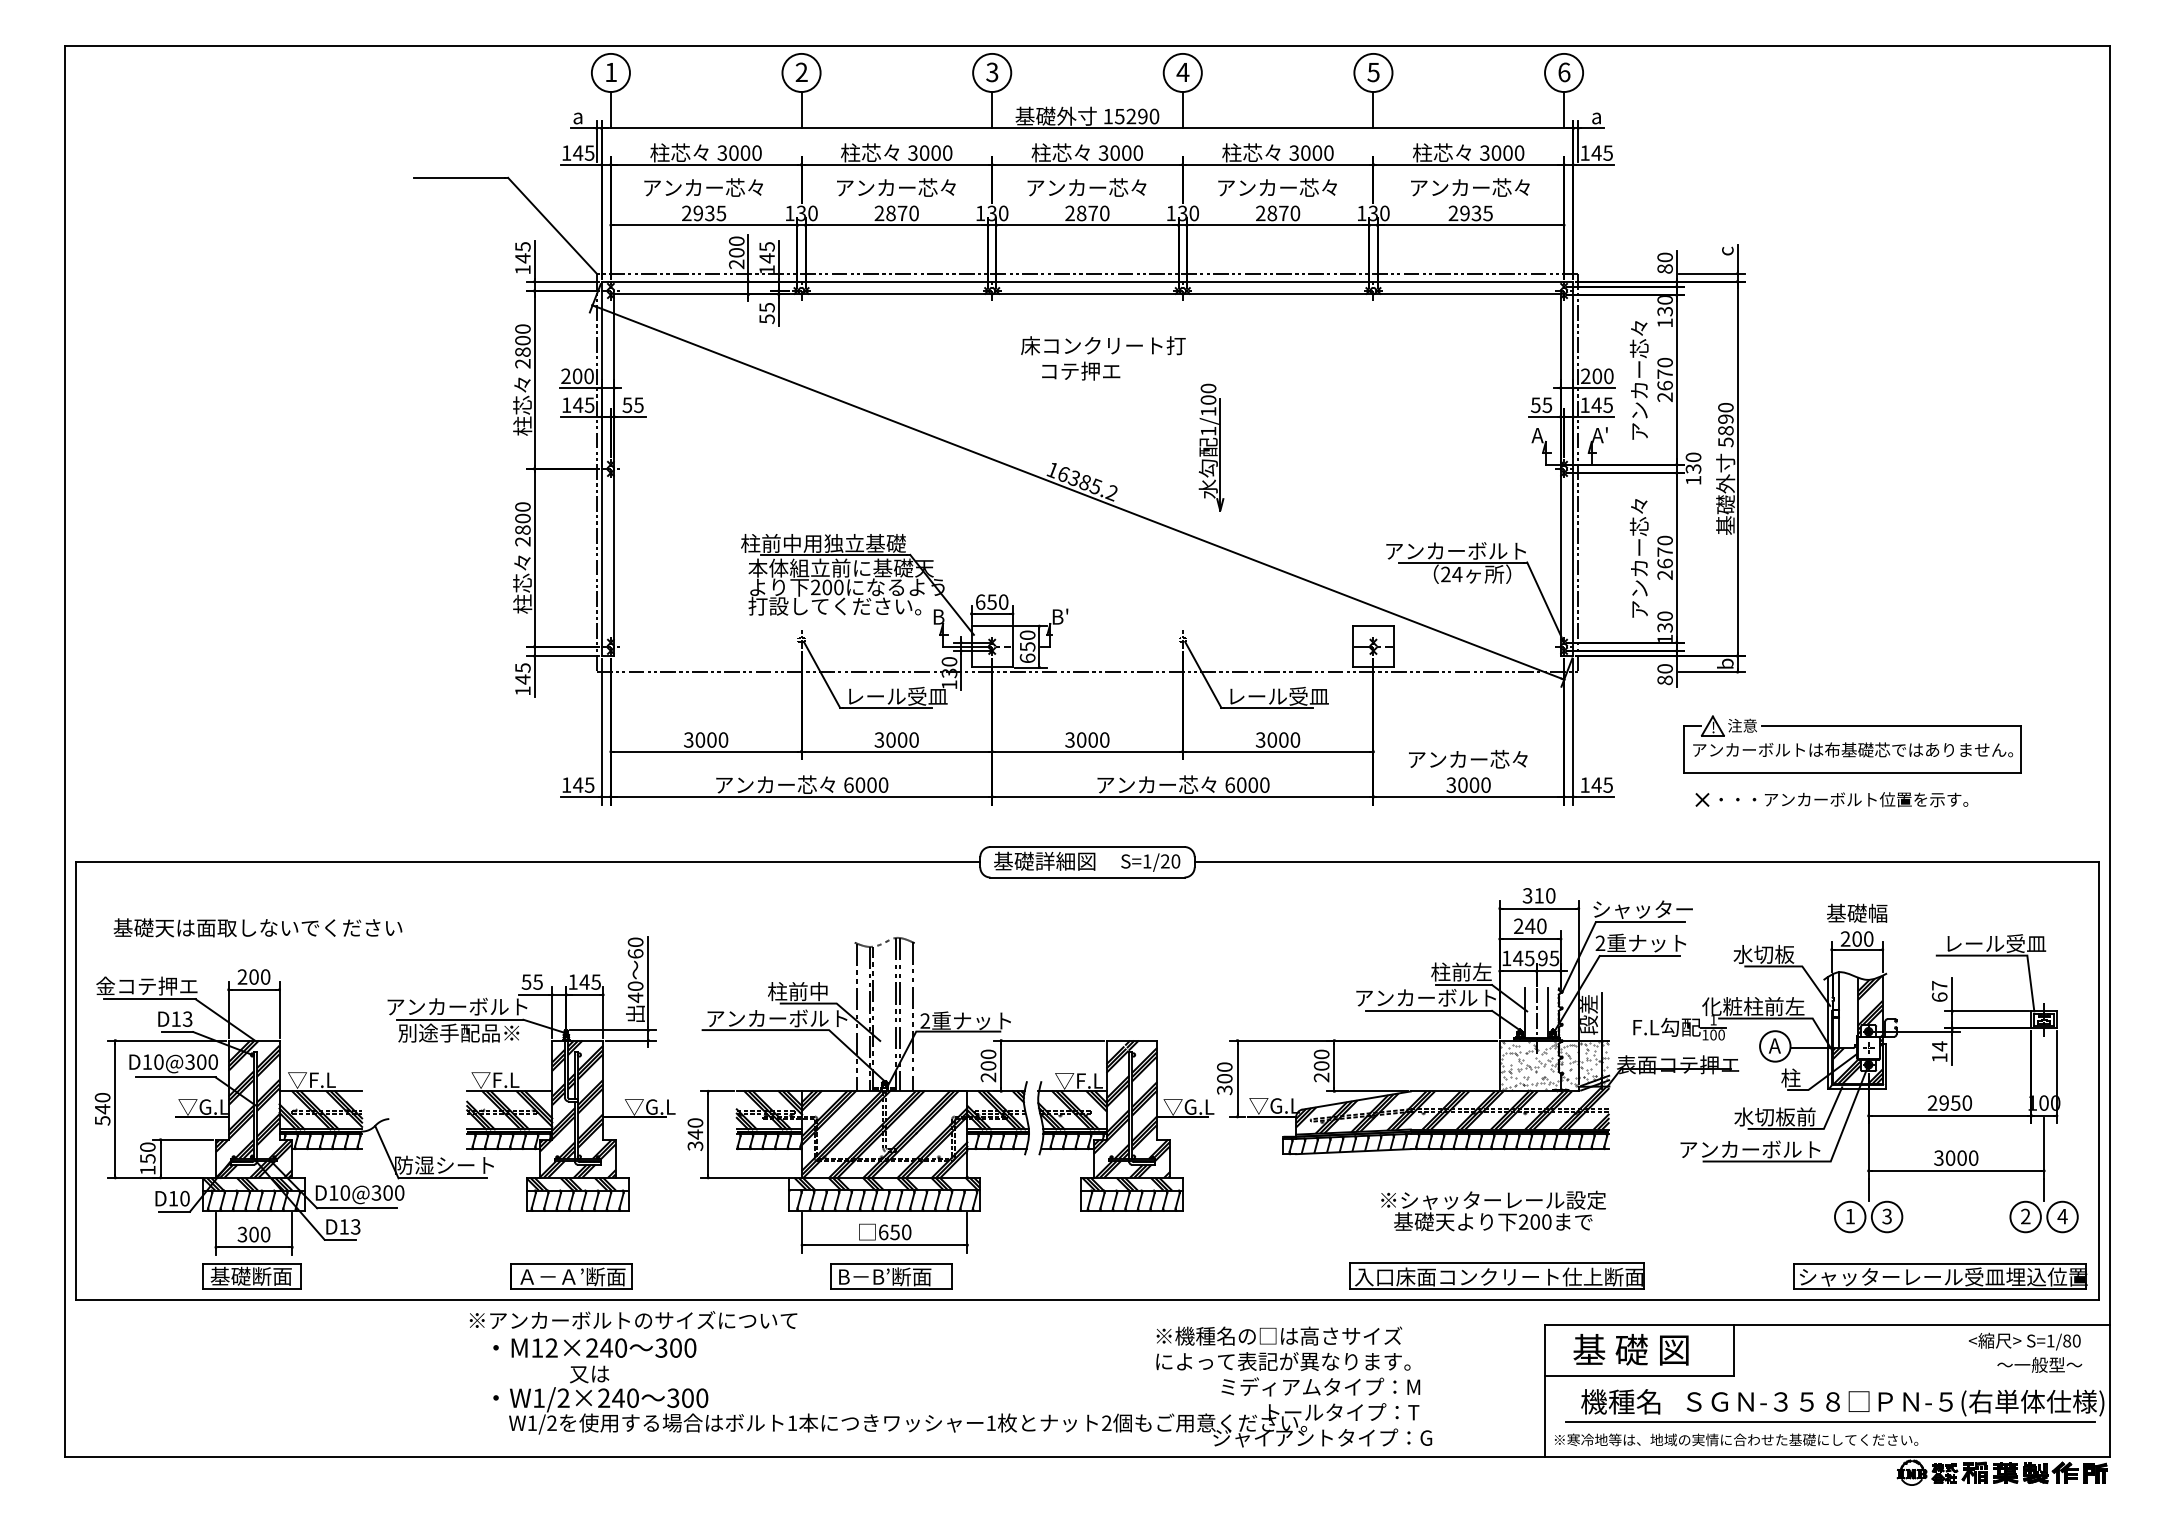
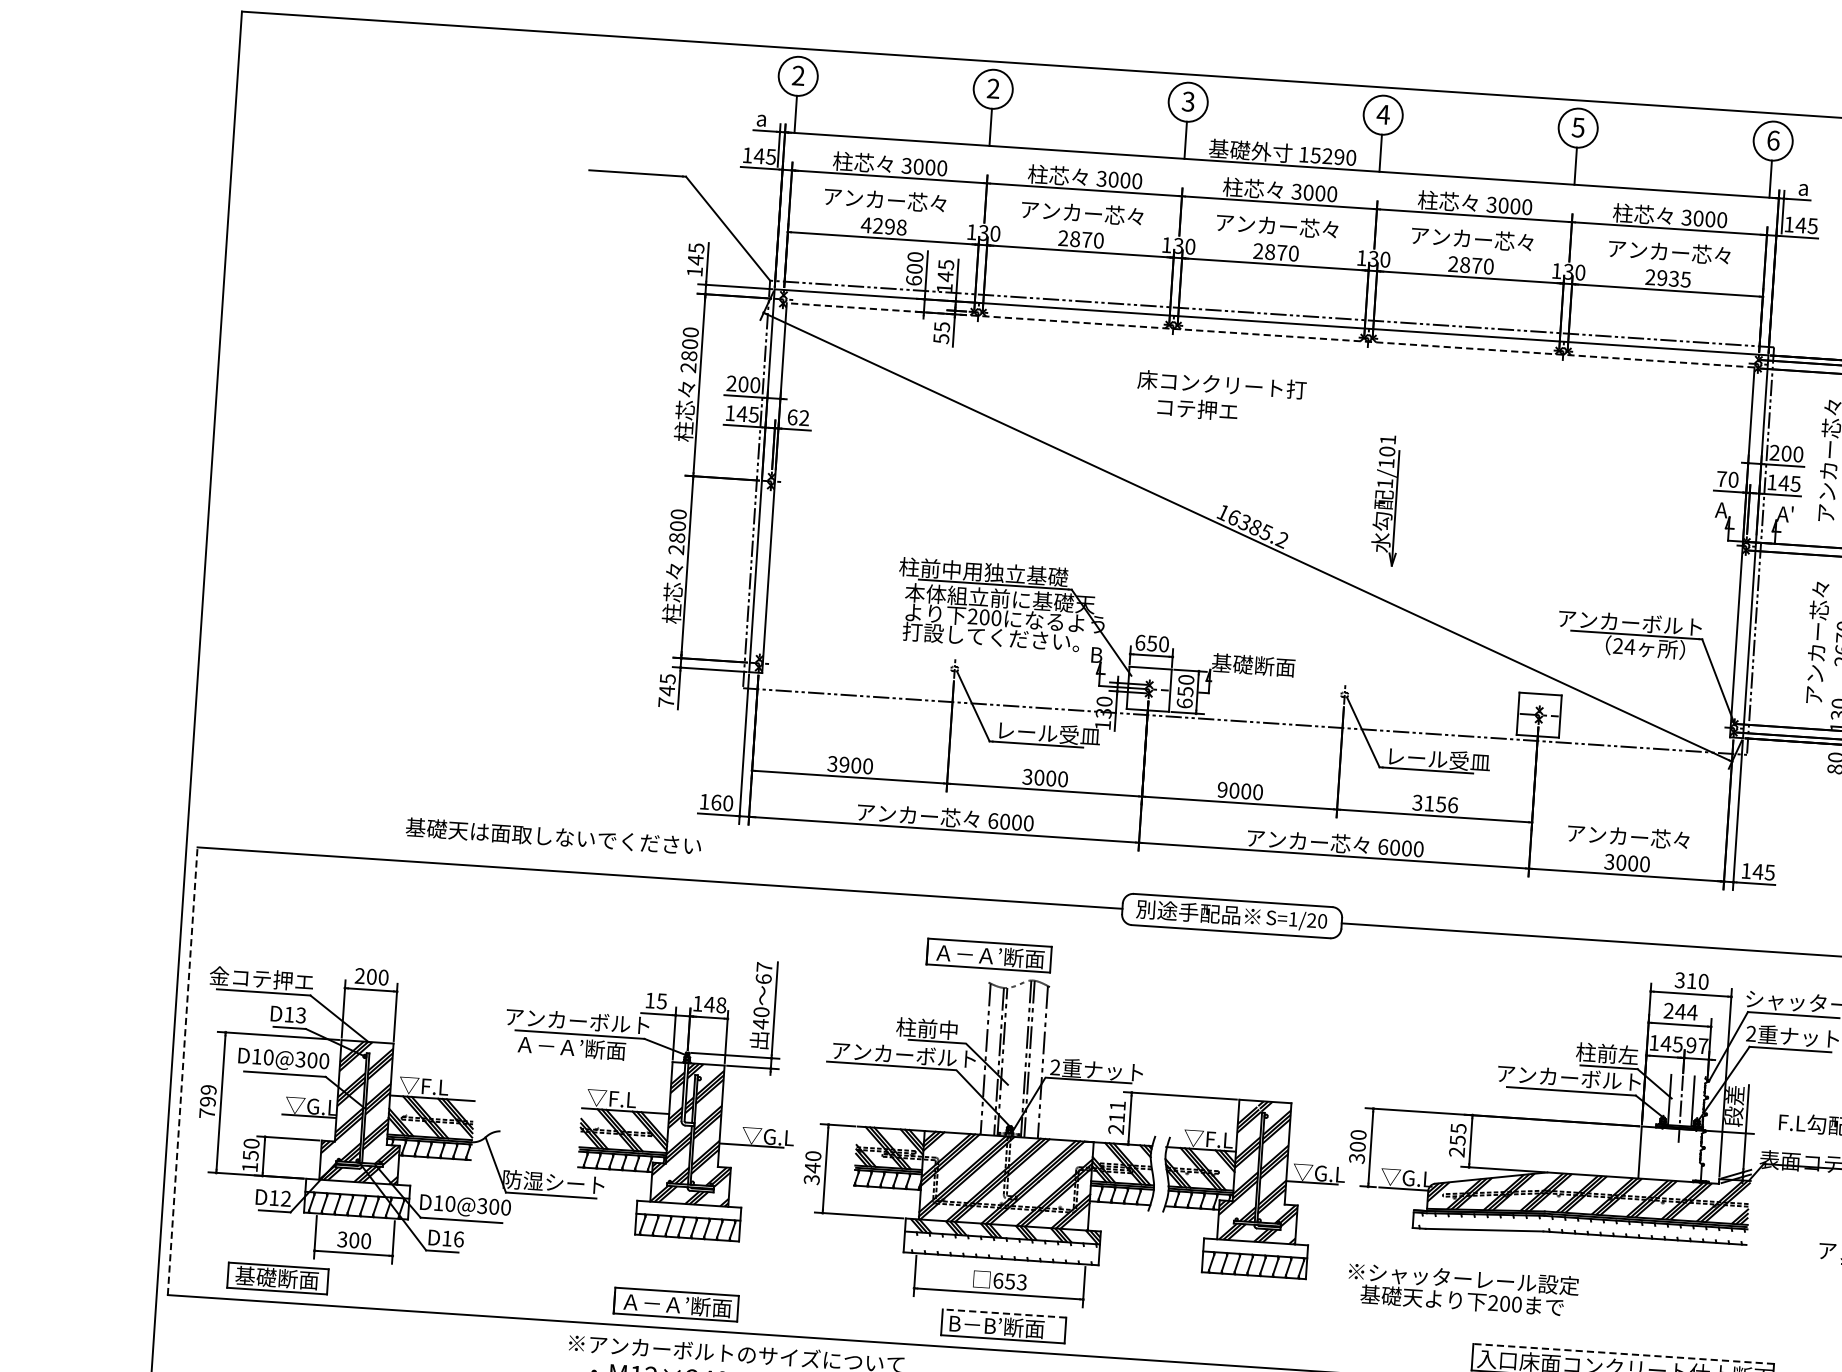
text: (611, 71) -> (798, 74), 1 -> 2
text: (703, 213) -> (883, 226), 2935 -> 4298
text: (736, 264) -> (913, 280), 200 -> 600
line: (1087, 294) -> (1270, 335), solid -> dashed
text: (1103, 358) -> (1221, 397), moved
text: (1208, 388) -> (1388, 439), 1/100 -> 1/101
text: (632, 405) -> (797, 417), 55 -> 62
text: (1541, 405) -> (1727, 479), 55 -> 70
text: (1091, 616) -> (1252, 664), B' -> 基礎断面
text: (522, 690) -> (665, 702), 145 -> 745
text: (700, 739) -> (844, 764), 3000 -> 3900
text: (1069, 739) -> (1222, 789), 3000 -> 9000
text: (1283, 739) -> (1440, 803), 3000 -> 3156
text: (583, 784) -> (721, 802), 145 -> 160
text: (1054, 860) -> (1198, 912), 基礎詳細図 -> 別途手配品※
part: (853, 916) -> (989, 955), added
text: (1541, 926) -> (1692, 1012), 240 -> 244
text: (257, 927) -> (553, 836), moved
text: (635, 941) -> (764, 966), 60 -> 67
text: (1554, 958) -> (1703, 1046), 95 -> 97
text: (526, 981) -> (650, 999), 55 -> 15
text: (595, 981) -> (720, 1004), 145 -> 148
text: (458, 1032) -> (577, 1047), 別途手配品※ -> Ａ－Ａ’断面
text: (988, 1059) -> (1117, 1111), 200 -> 211
text: (1321, 1059) -> (1458, 1133), 200 -> 255
hatch: (1553, 1065) -> (1694, 1155), removed
line: (76, 1081) -> (183, 1071), solid -> dashed
text: (102, 1109) -> (207, 1102), 540 -> 799
hatch: (1448, 1143) -> (1582, 1228), removed
hatch: (247, 1183) -> (351, 1187), removed
hatch: (570, 1183) -> (681, 1209), removed
hatch: (1127, 1183) -> (1251, 1247), removed
text: (184, 1198) -> (285, 1198), D10 -> D12
hatch: (883, 1200) -> (1000, 1248), removed
text: (1493, 1210) -> (1463, 1289), moved
text: (355, 1226) -> (458, 1238), D13 -> D16
text: (906, 1232) -> (1021, 1282), 650 -> 653
line: (891, 1263) -> (1004, 1313), solid -> dashed
line: (1496, 1263) -> (1623, 1354), solid -> dashed
part: (251, 1276) -> (277, 1278), moved

